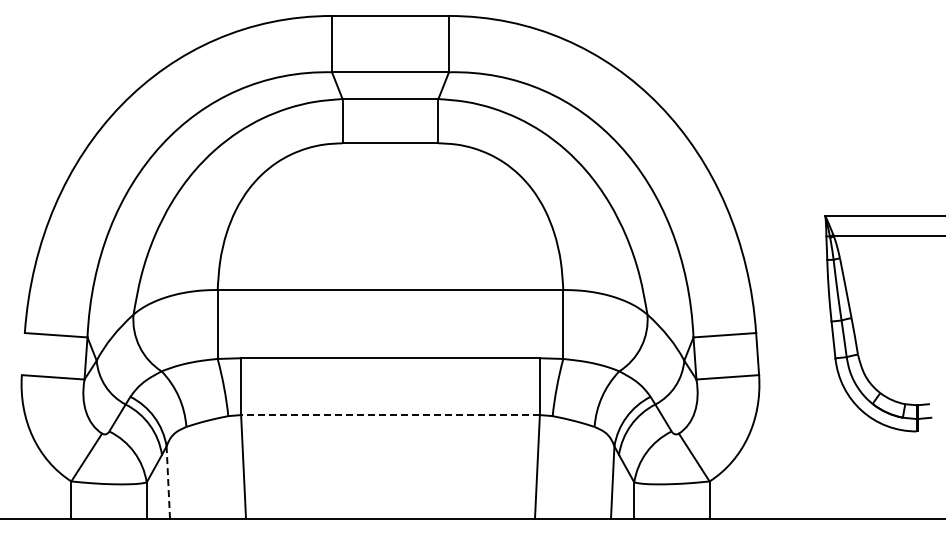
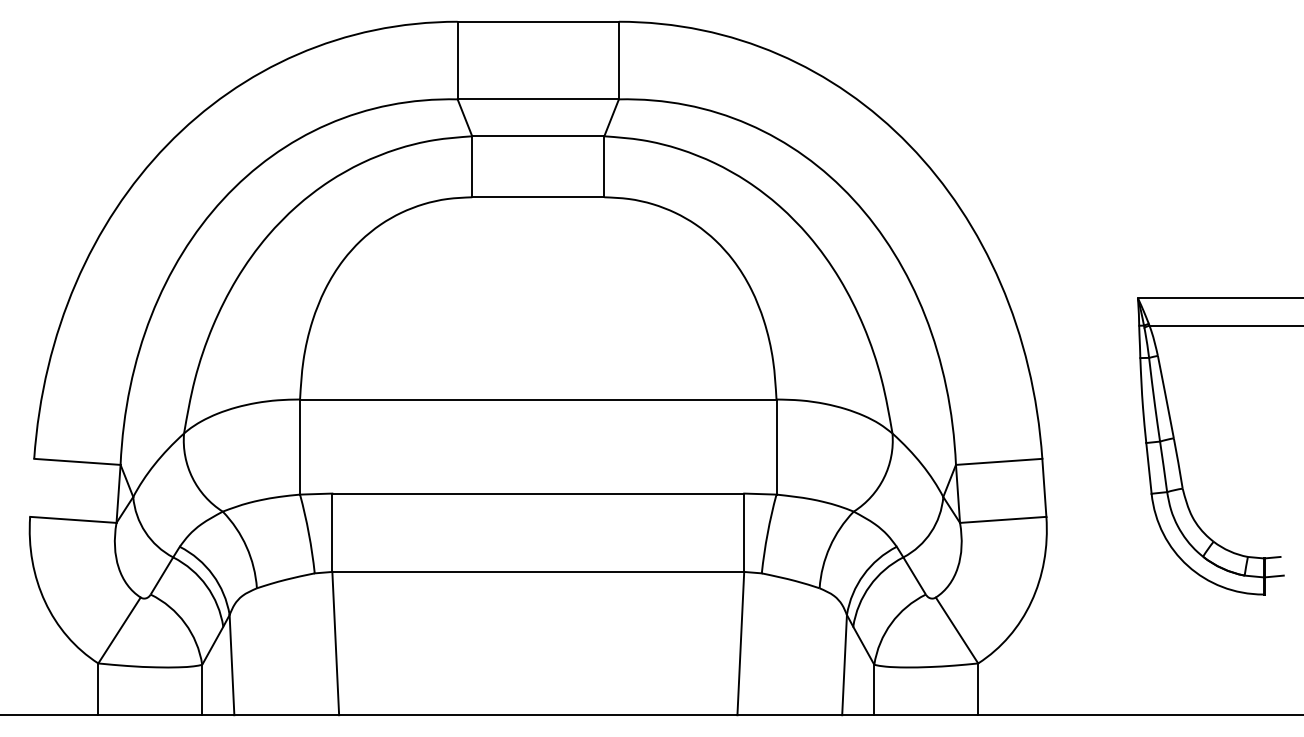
line: (390, 415) -> (538, 572), dashed -> solid
line: (168, 482) -> (232, 664), dashed -> solid

